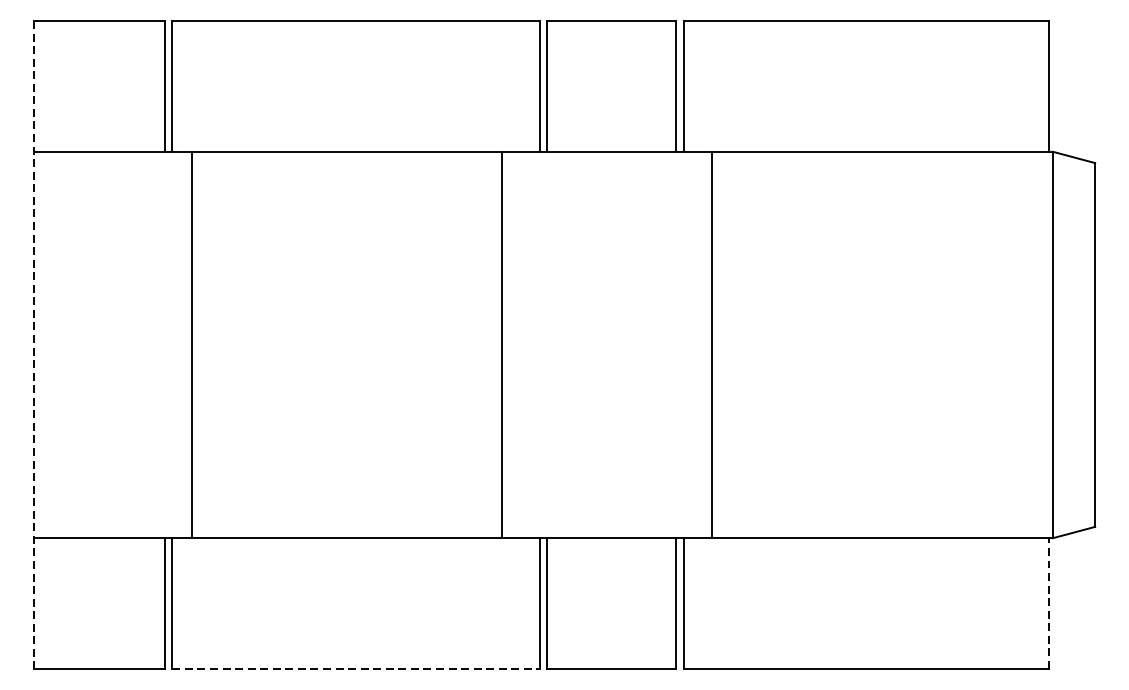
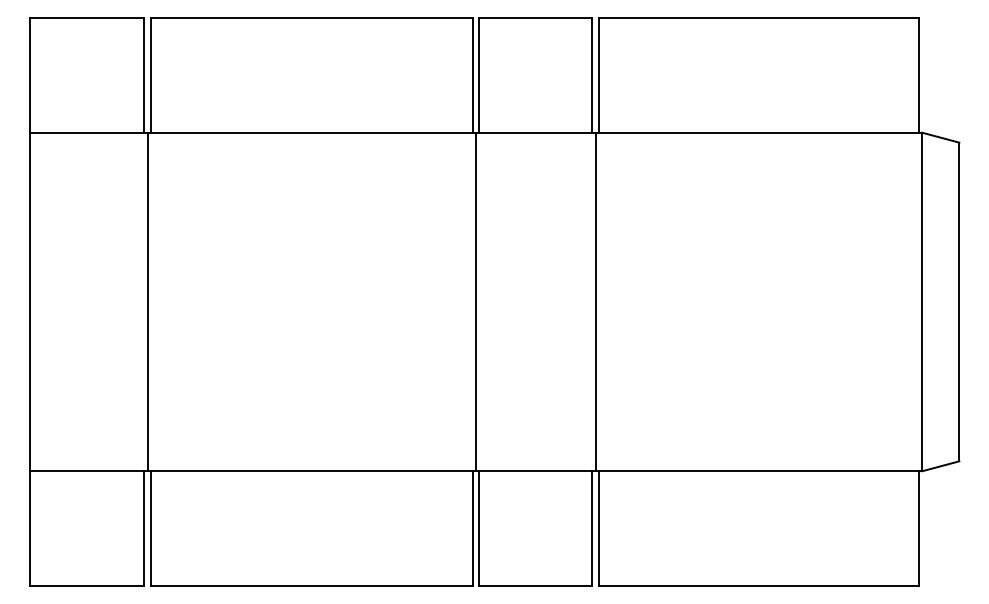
line: (192, 344) -> (147, 301), moved
line: (501, 344) -> (475, 301), moved
line: (711, 344) -> (595, 301), moved
line: (33, 345) -> (29, 302), dashed -> solid
line: (1048, 603) -> (918, 528), dashed -> solid
line: (355, 668) -> (311, 585), dashed -> solid

